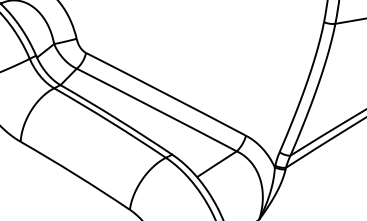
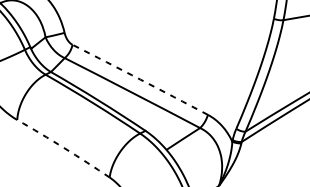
arc: (166, 94) -> (140, 79), solid -> dashed
arc: (75, 174) -> (63, 147), solid -> dashed

